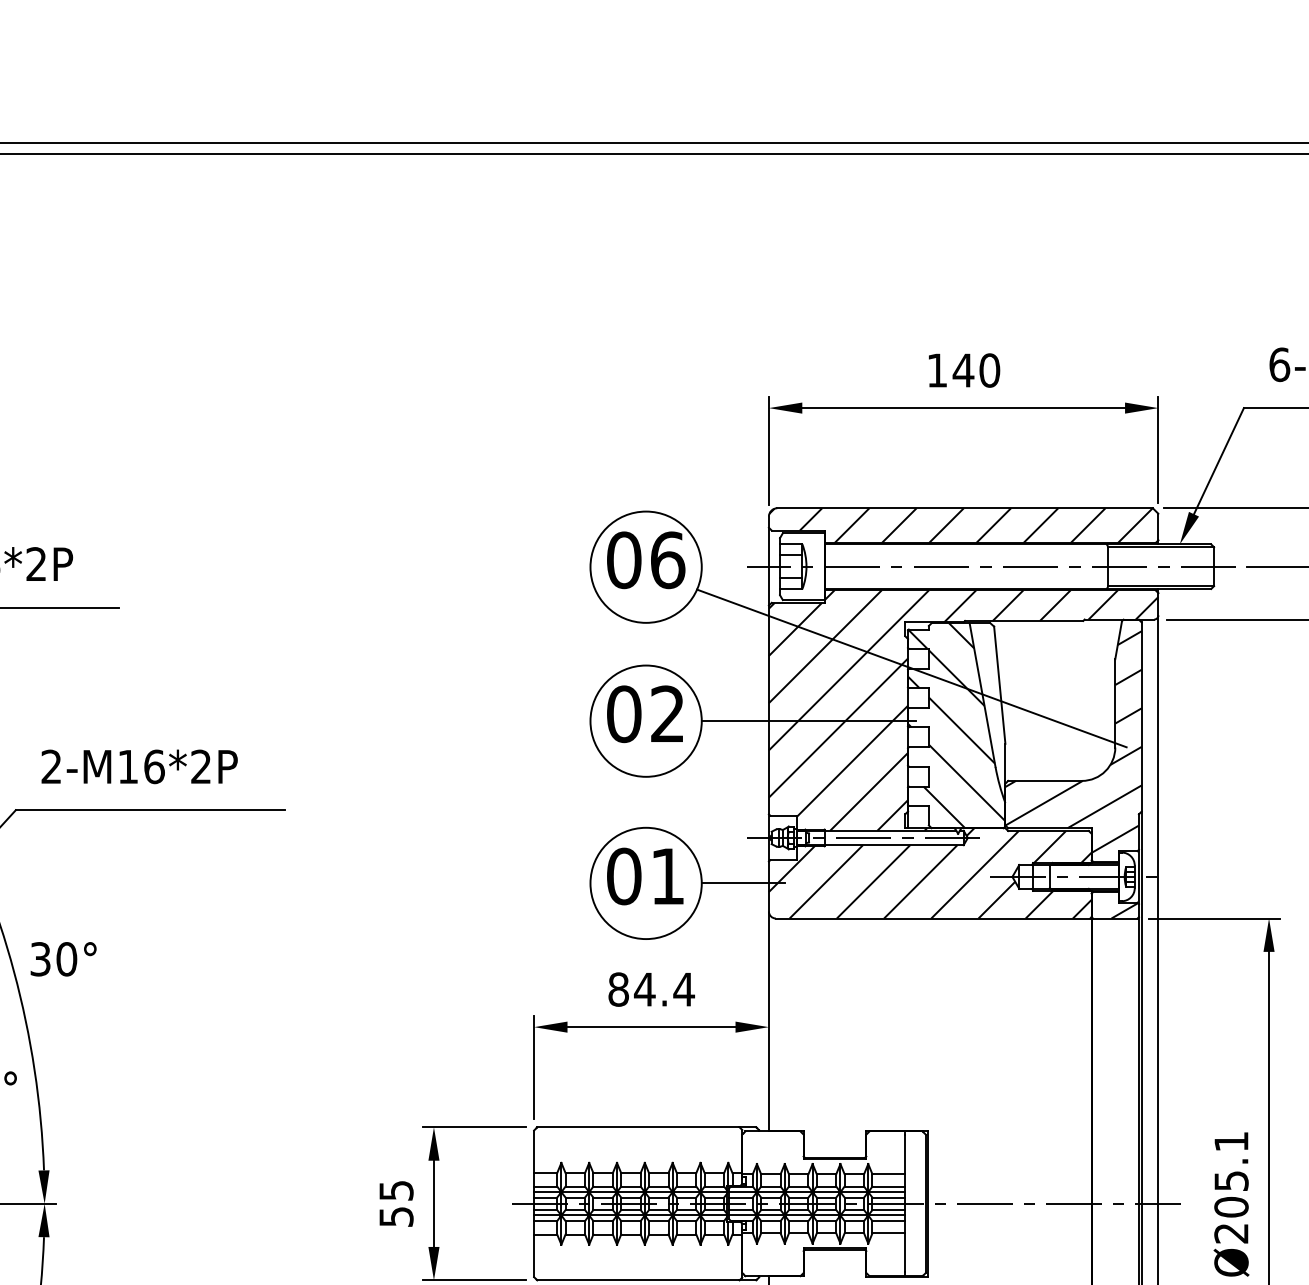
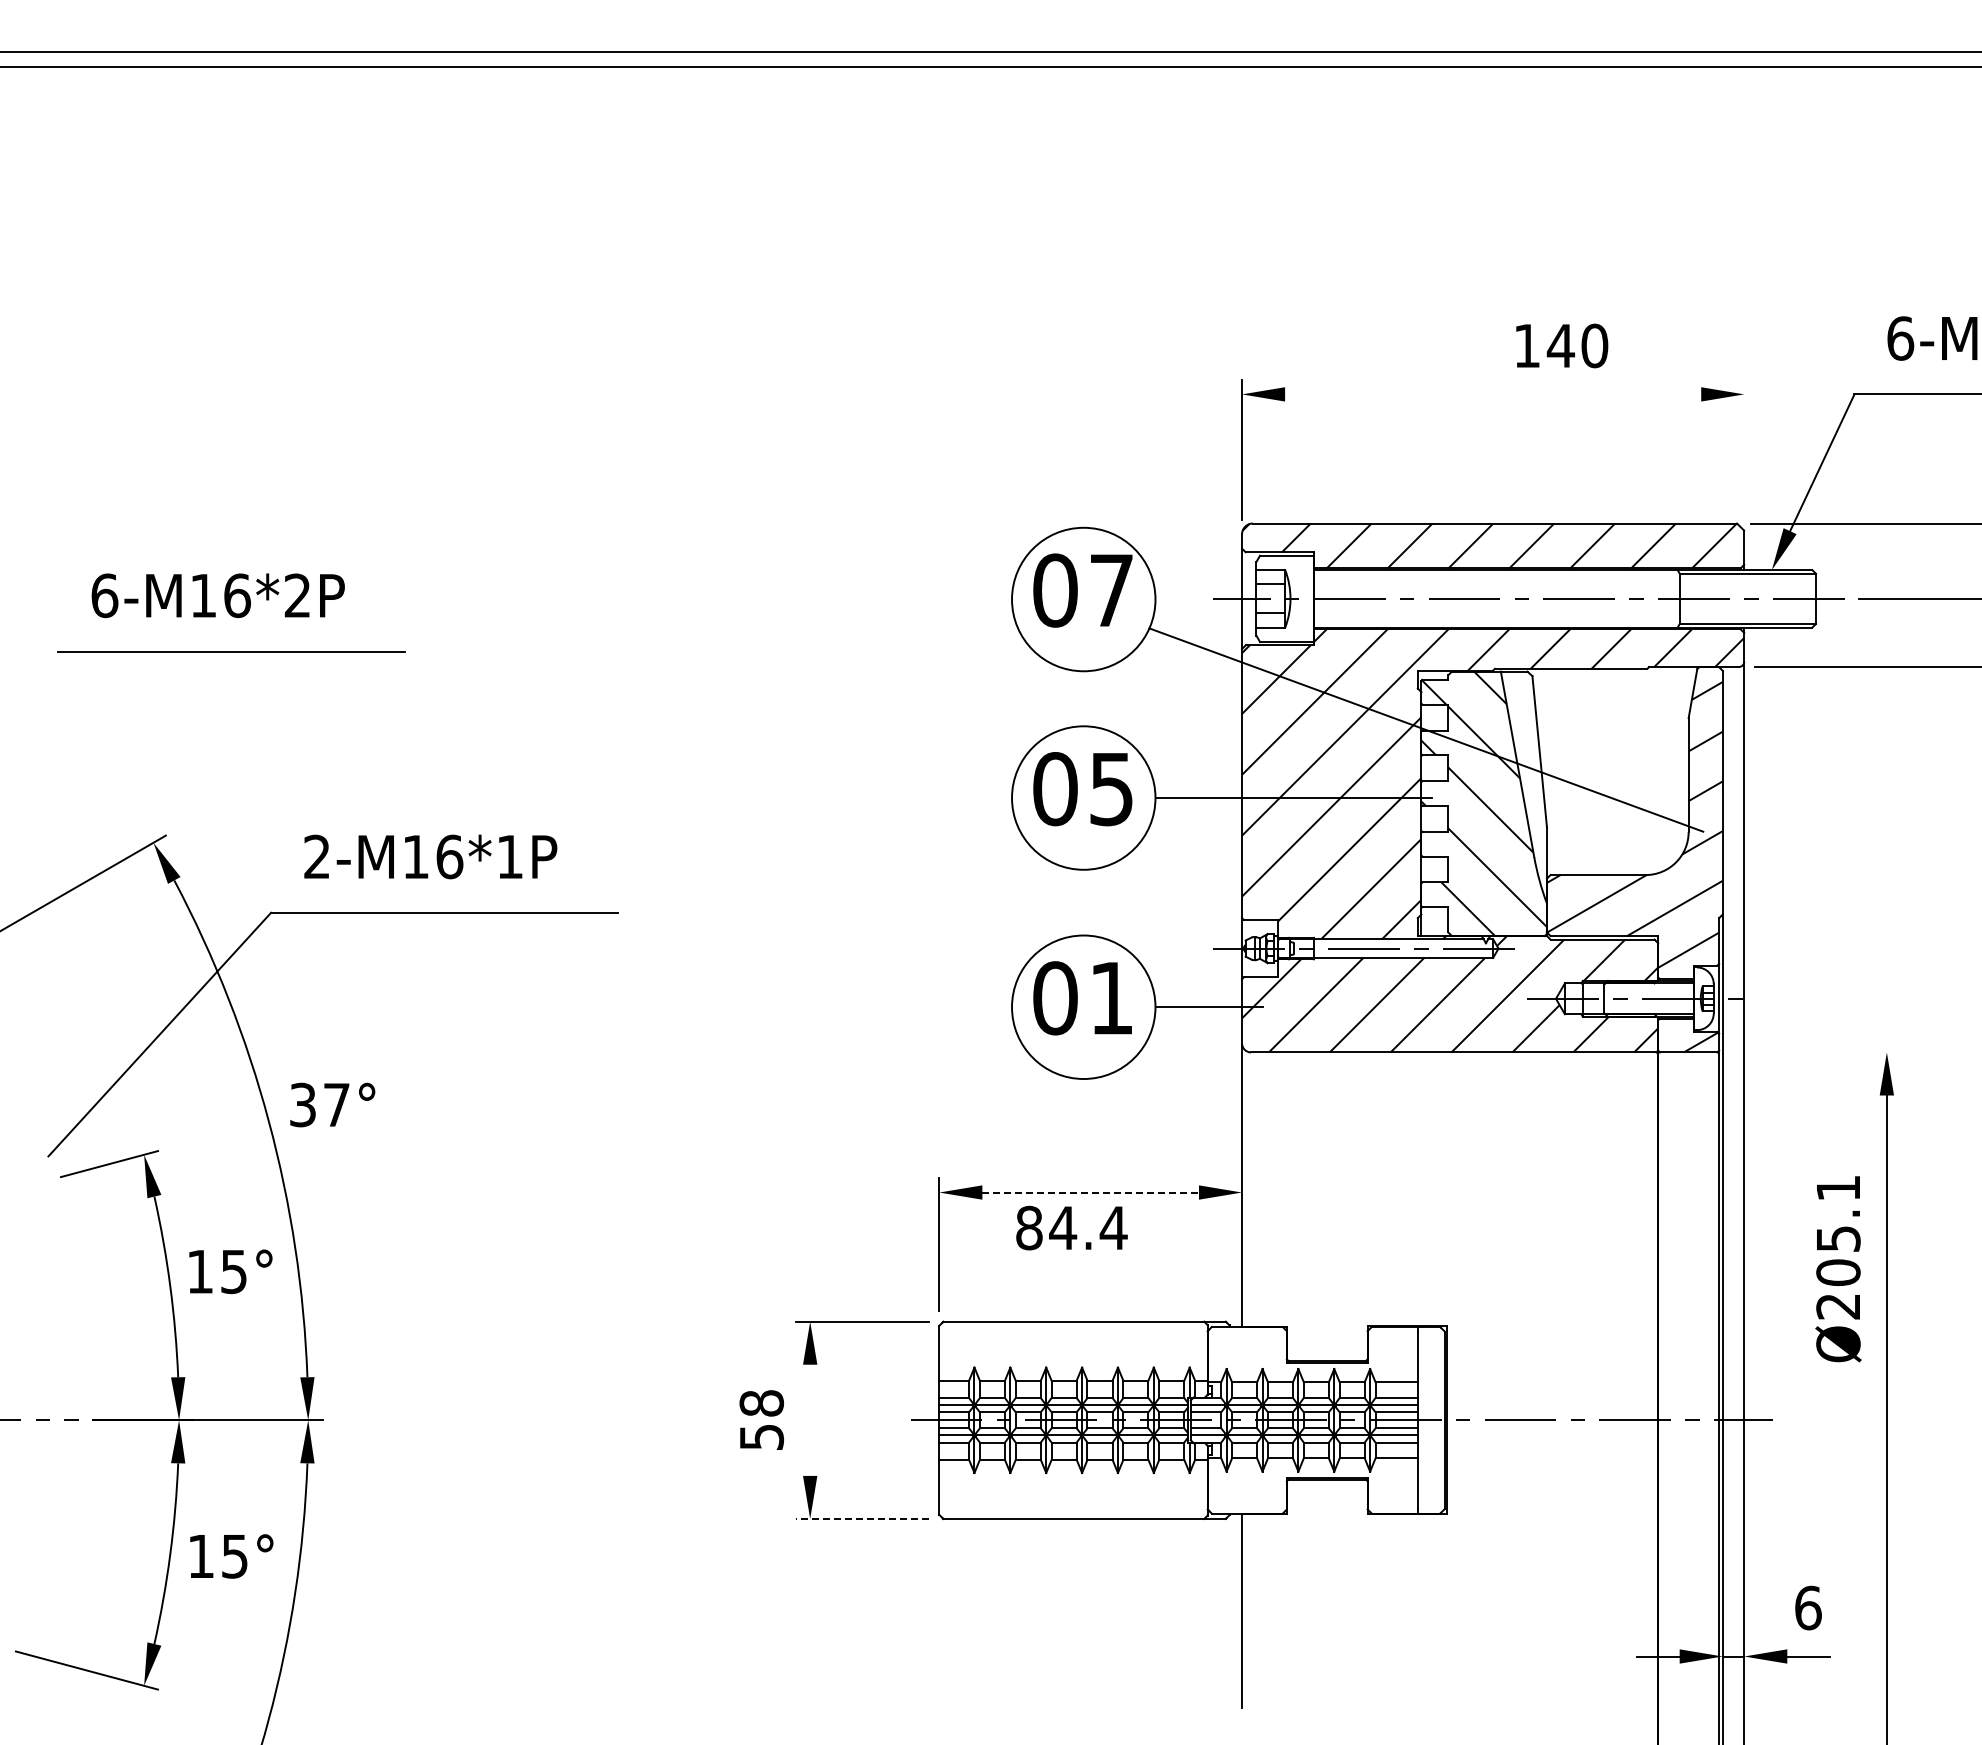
text: (964, 370) -> (1562, 345), moved
line: (963, 408) -> (1493, 394), removed
line: (1158, 450) -> (1744, 448), removed
text: (668, 560) -> (1112, 590), 06 -> 07
text: (667, 714) -> (1111, 789), 02 -> 05
text: (200, 766) -> (509, 856), 2-M16*2P -> 2-M16*1P
line: (1214, 918) -> (1816, 1052), removed
text: (66, 958) -> (336, 1104), 30° -> 37°
text: (651, 989) -> (1071, 1227), moved
line: (652, 1027) -> (1091, 1192), solid -> dashed
text: (396, 1190) -> (761, 1403), 55 -> 58
line: (434, 1203) -> (810, 1419), removed
text: (1231, 1204) -> (1838, 1269), moved
line: (474, 1279) -> (862, 1518), solid -> dashed

